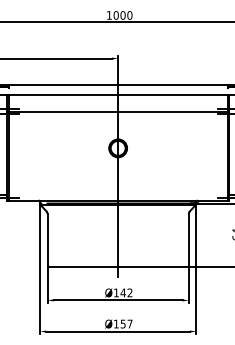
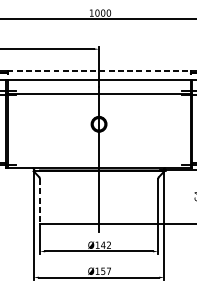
line: (118, 85) -> (99, 71), solid -> dashed
line: (47, 240) -> (39, 201), solid -> dashed

